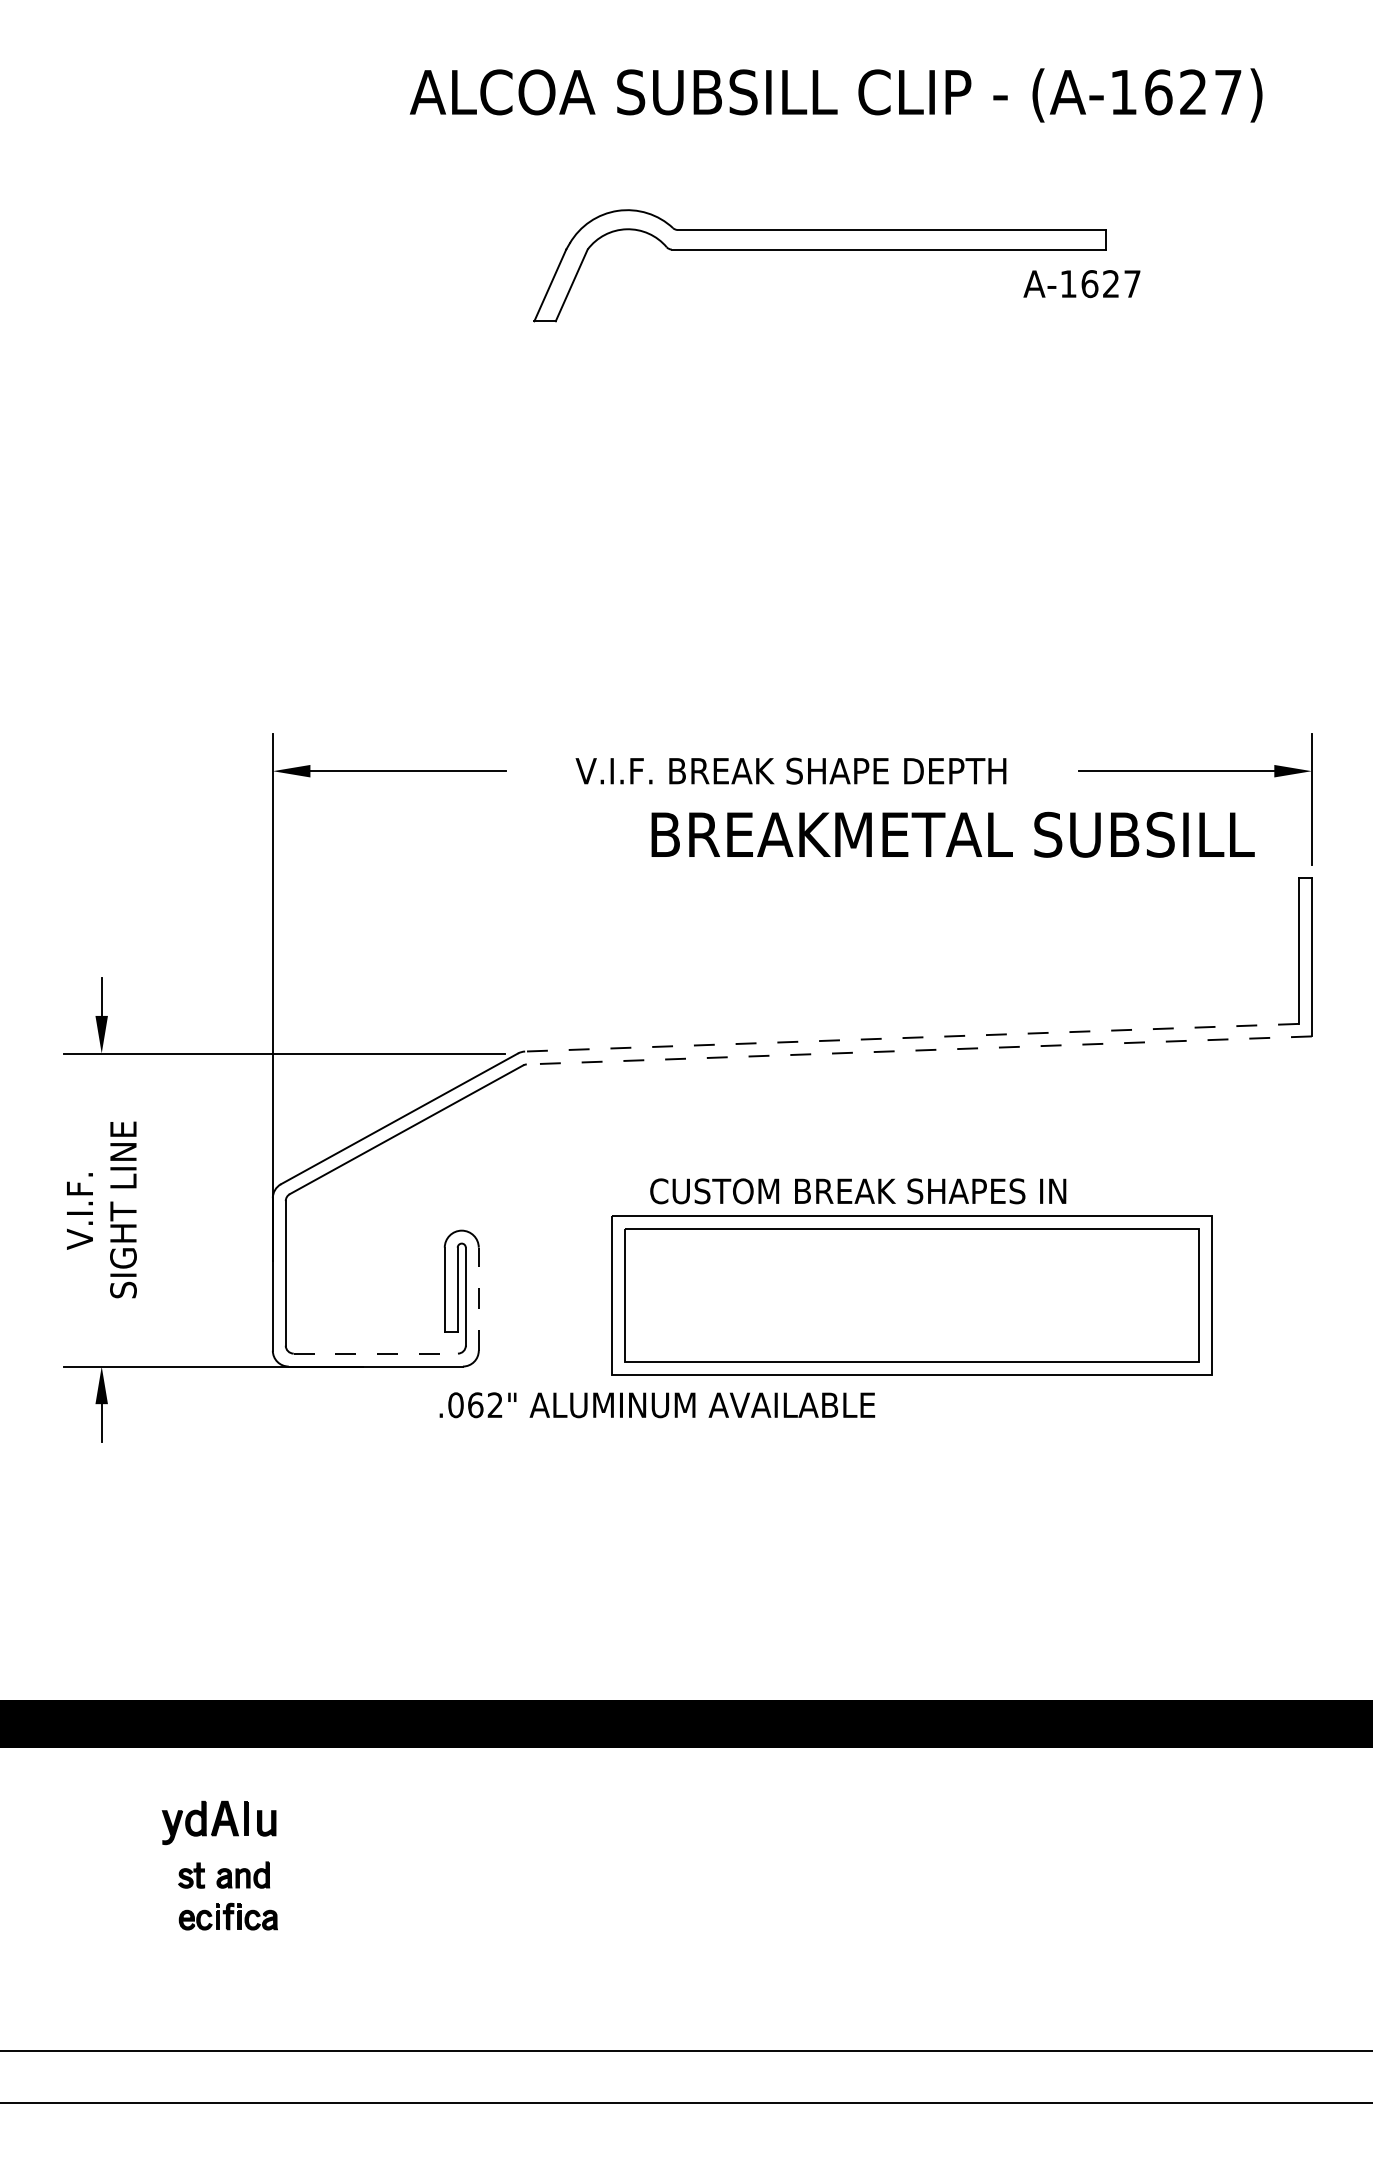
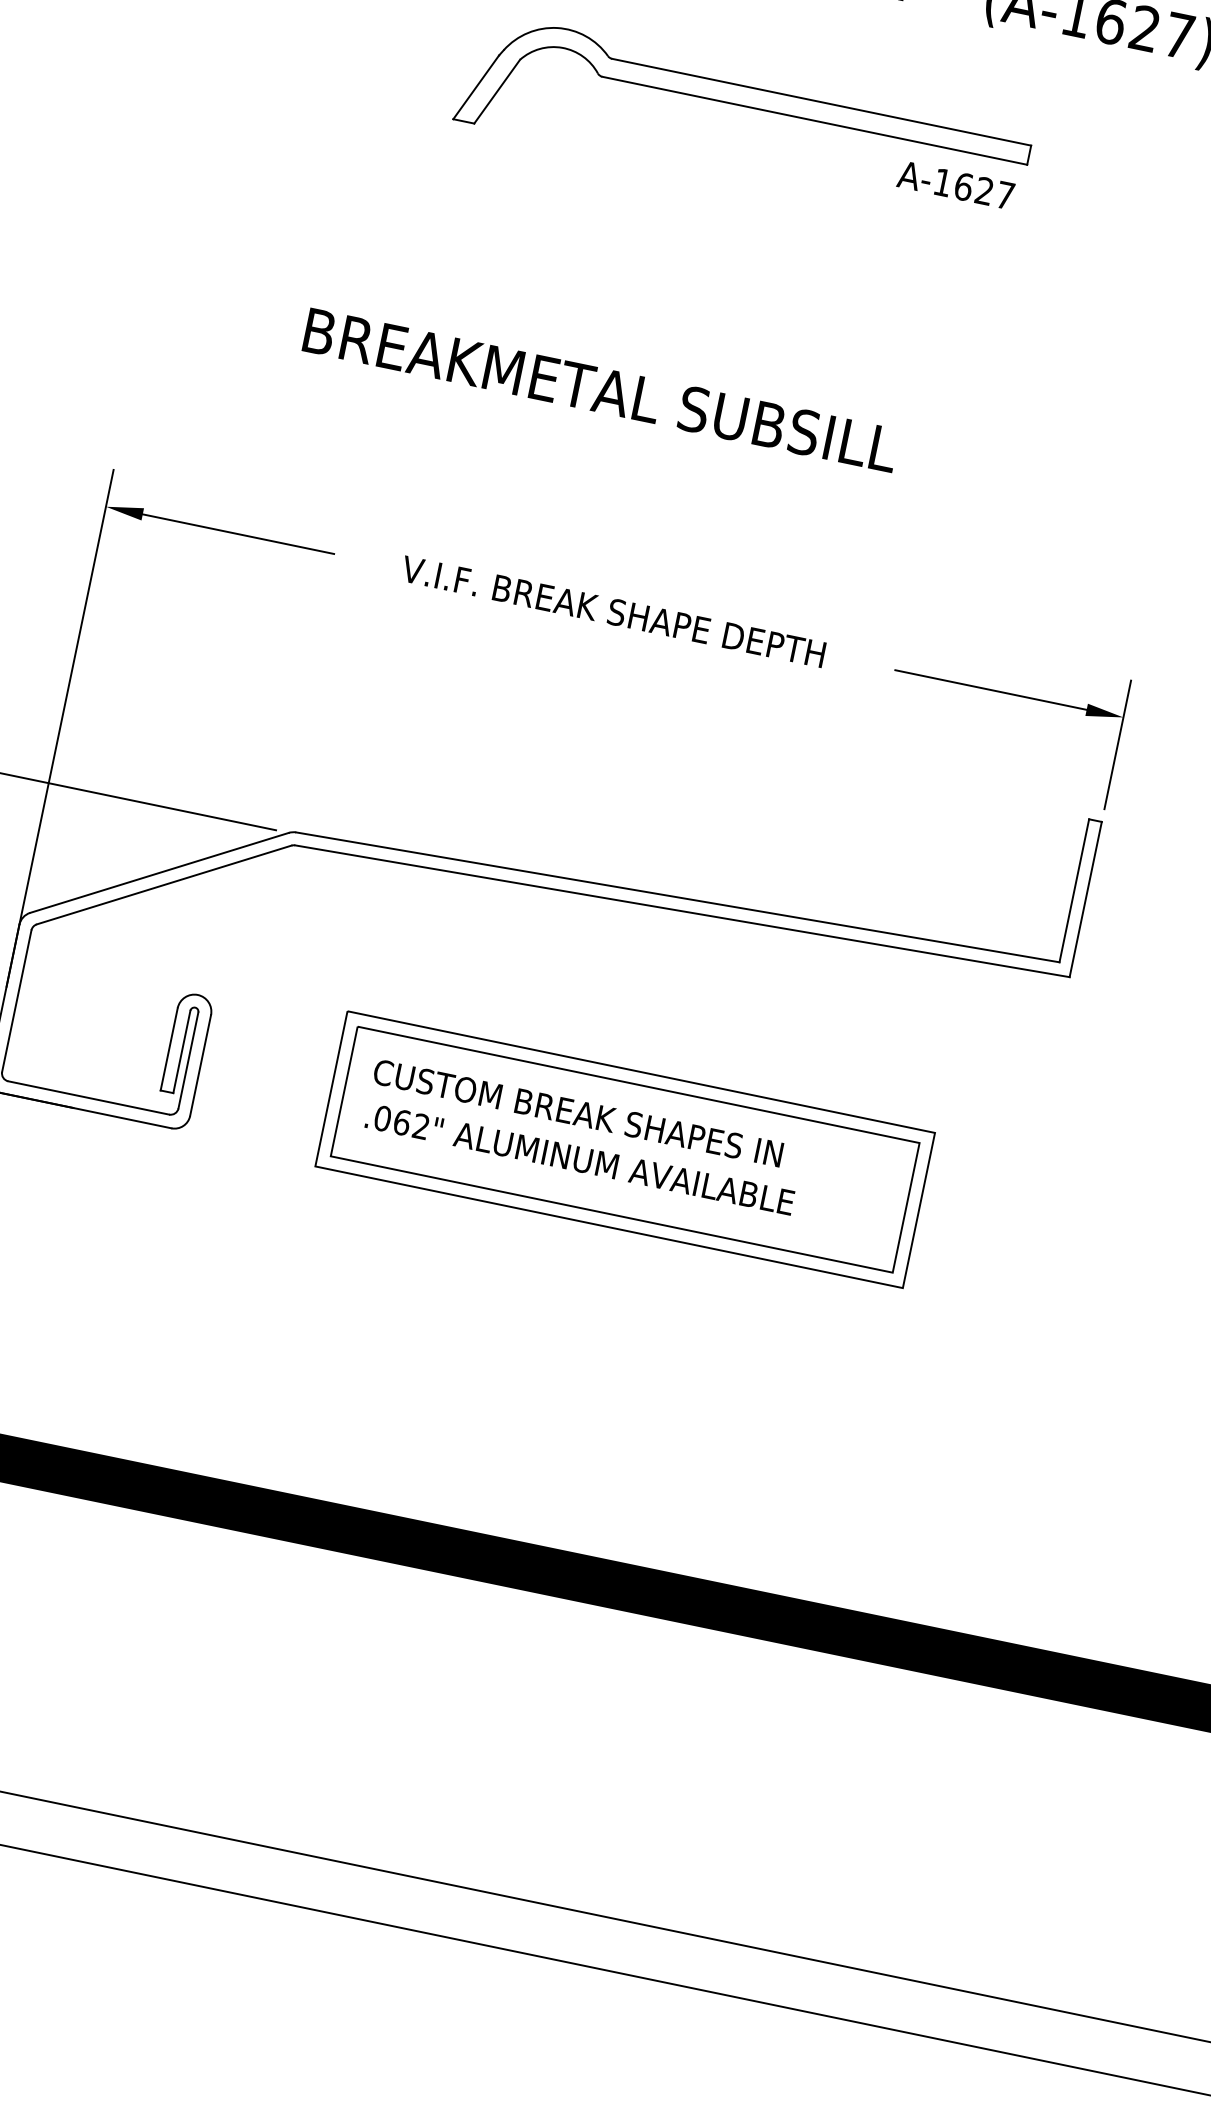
text: (1081, 284) -> (955, 185), moved
text: (952, 834) -> (600, 389), moved
line: (911, 1037) -> (677, 897), dashed -> solid
line: (919, 1050) -> (682, 911), dashed -> solid
text: (858, 1191) -> (578, 1113), moved
line: (478, 1299) -> (200, 1065), dashed -> solid
line: (376, 1353) -> (89, 1097), dashed -> solid
text: (657, 1405) -> (580, 1159), moved

